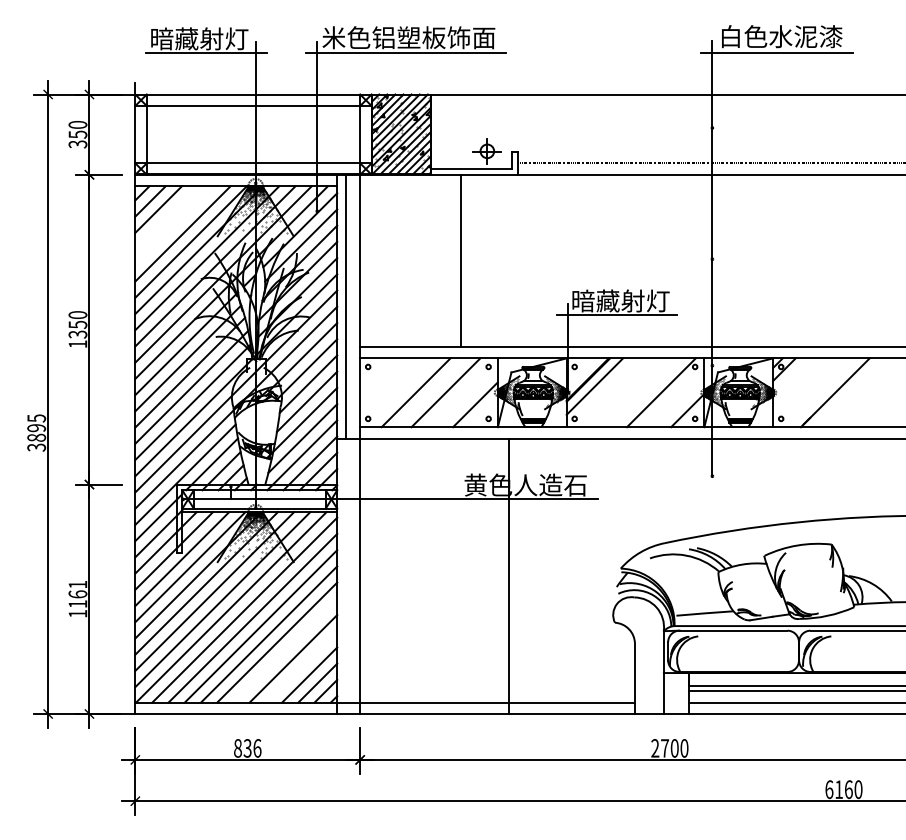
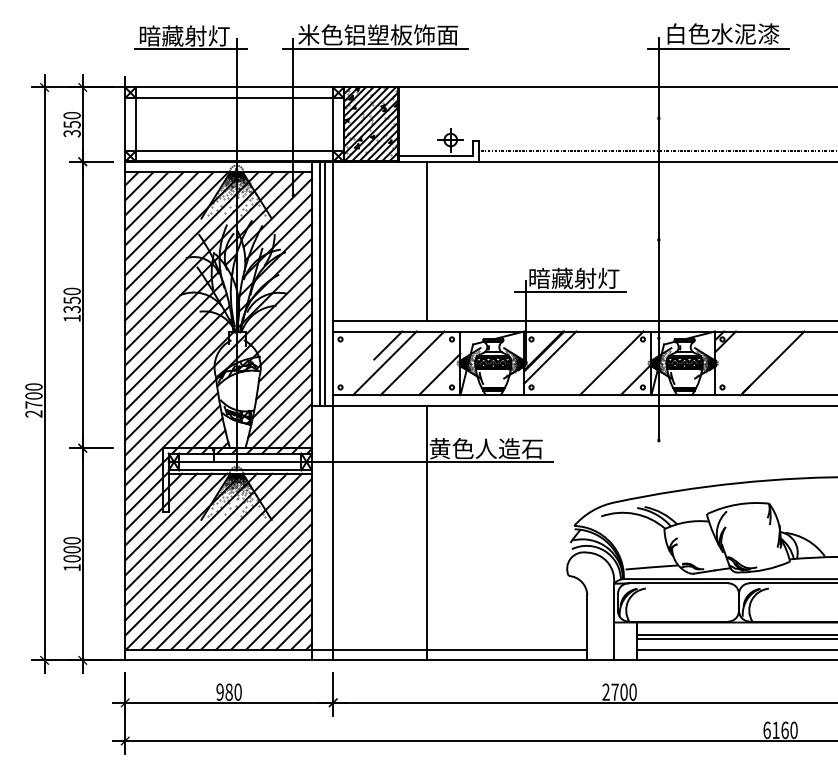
line: (166, 217) -> (154, 201), added
line: (174, 225) -> (161, 208), added
line: (351, 306) -> (325, 283), added
line: (419, 373) -> (388, 345), added
text: (36, 432) -> (33, 400), 3895 -> 2700
line: (509, 576) -> (426, 533), moved
text: (77, 594) -> (71, 549), 1161 -> 1000
line: (285, 650) -> (264, 601), added
line: (301, 666) -> (278, 616), added
text: (247, 748) -> (228, 692), 836 -> 980

